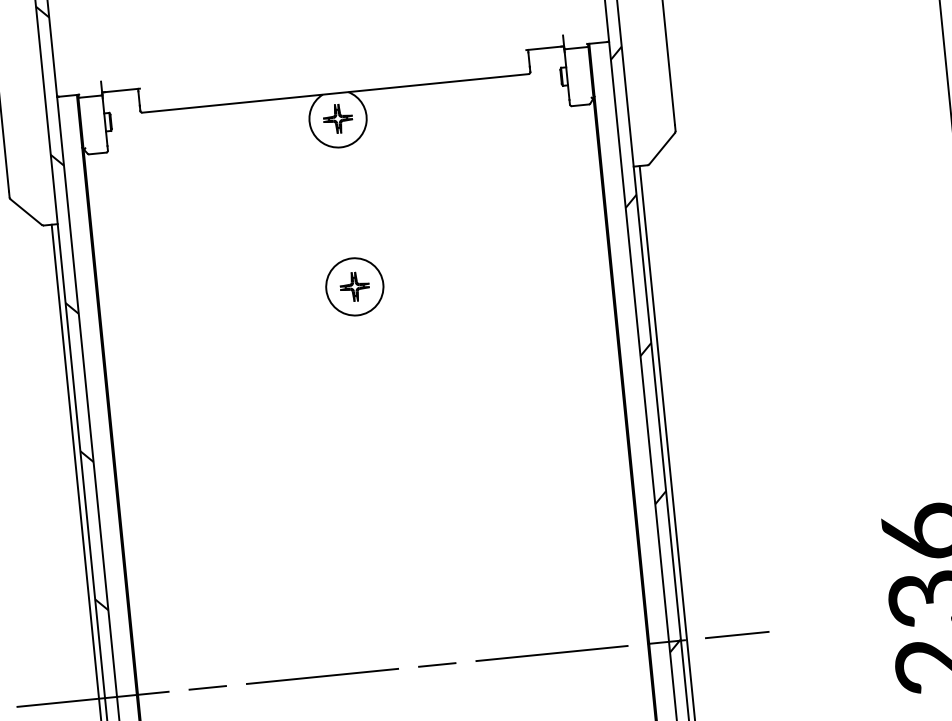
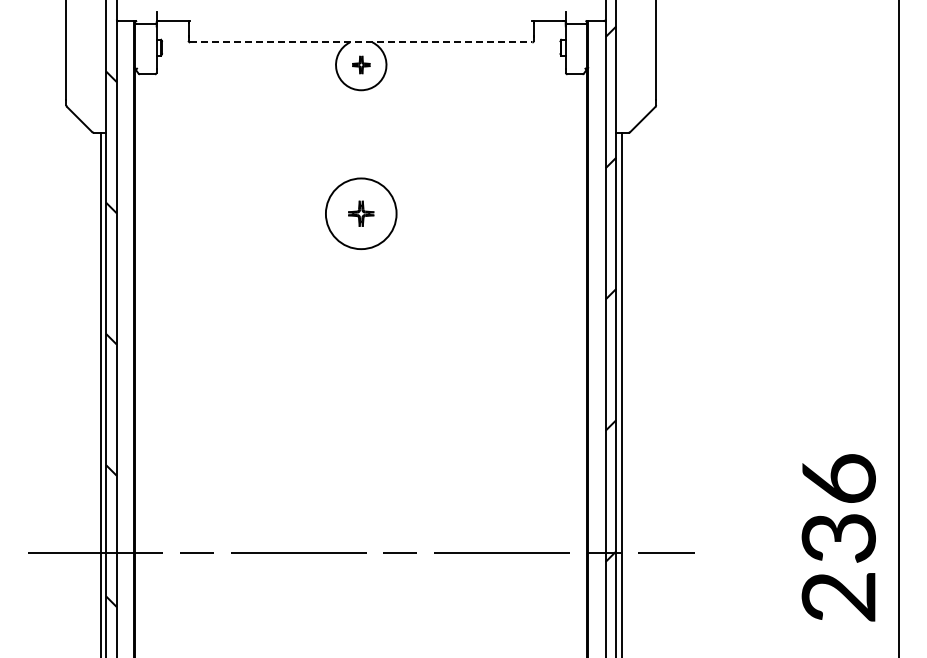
line: (335, 93) -> (361, 42), solid -> dashed
part: (338, 118) -> (361, 64), size x0.7
circle: (355, 286) -> (361, 213), size x1.4

